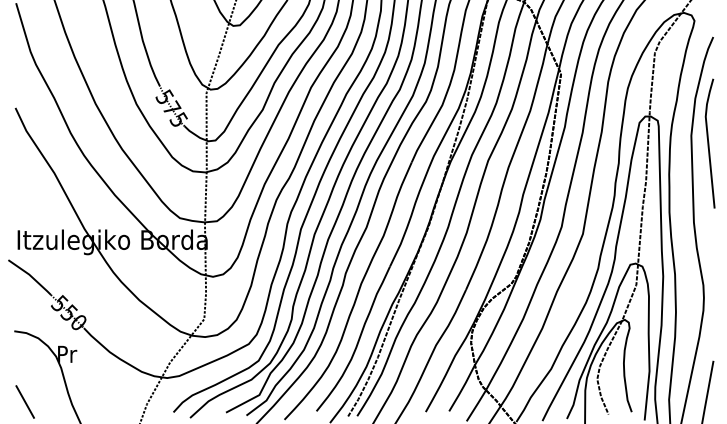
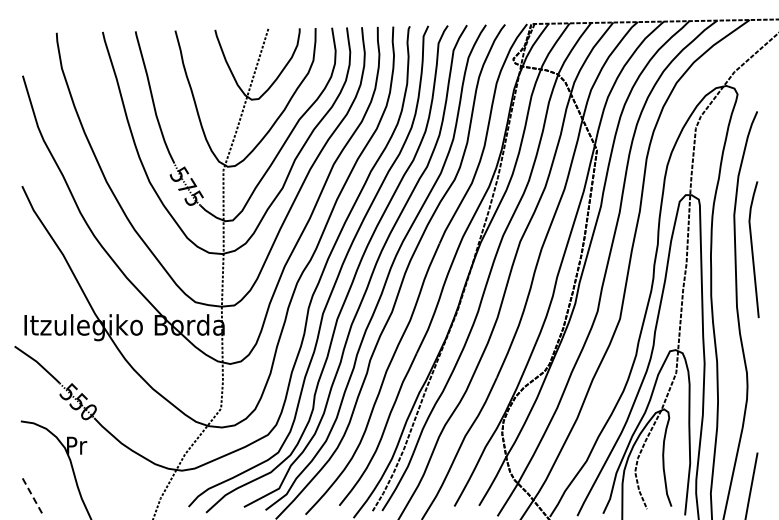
line: (709, 143) -> (753, 249), moved
line: (25, 402) -> (32, 496), solid -> dashed

